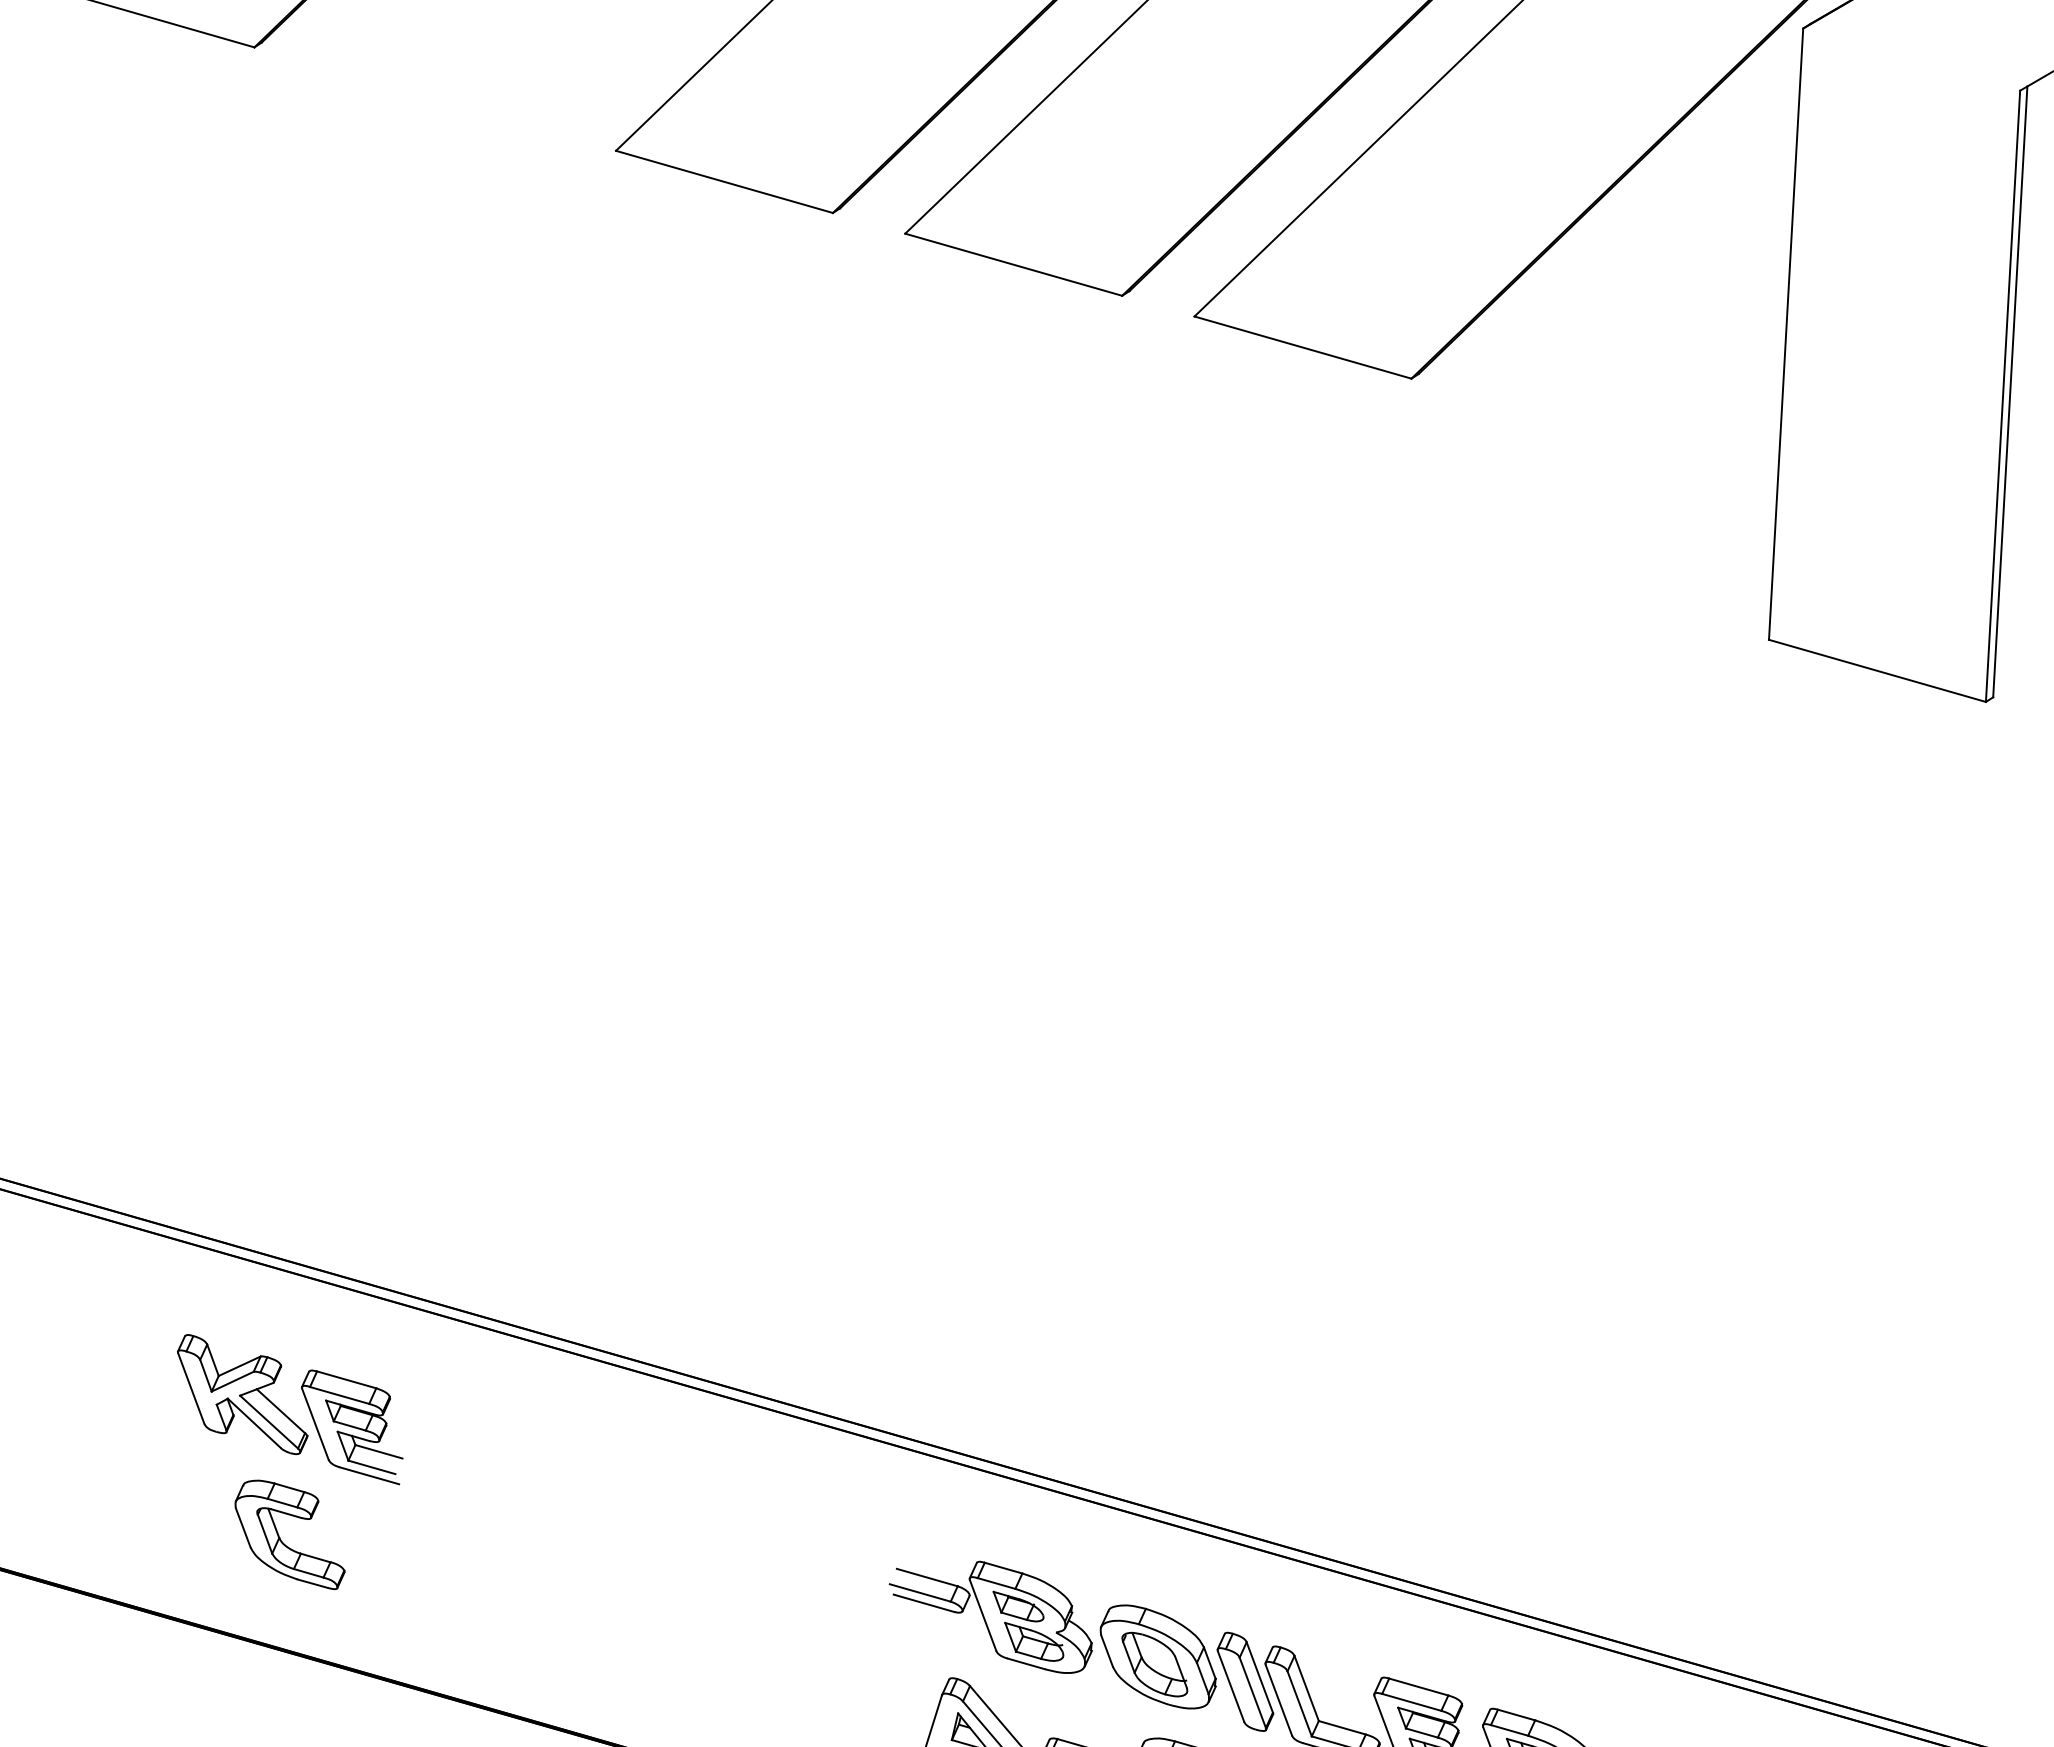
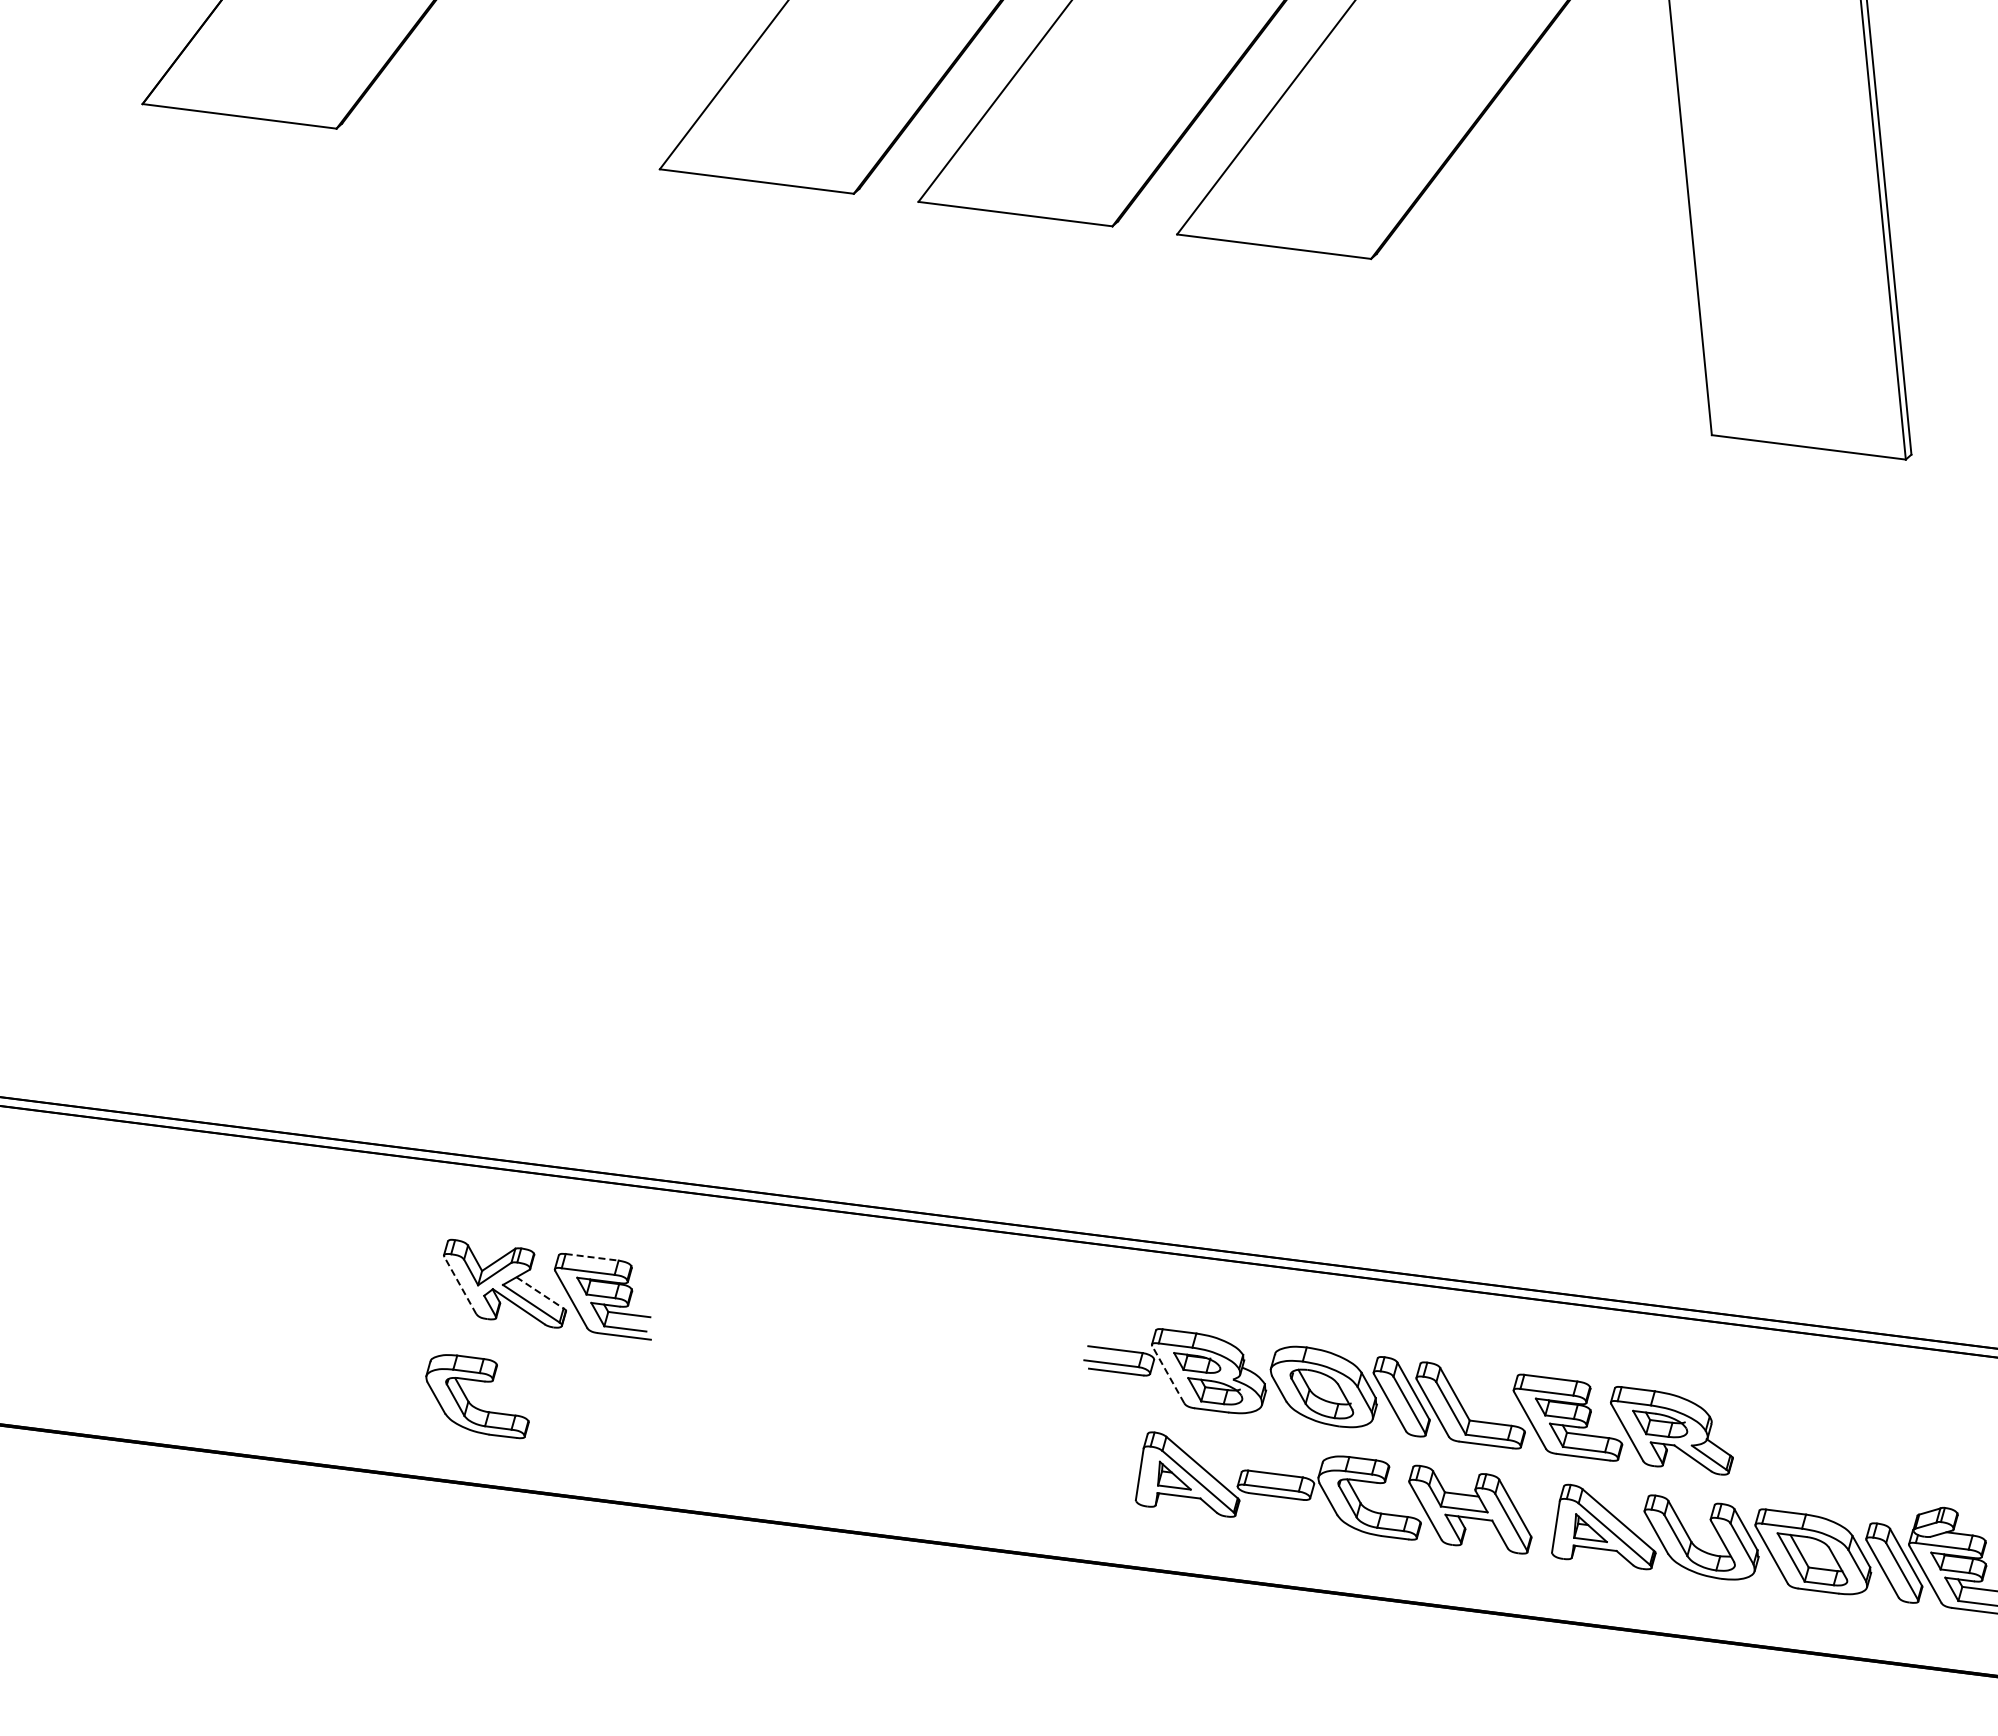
line: (347, 1380) -> (592, 1257), solid -> dashed
line: (191, 1388) -> (460, 1285), solid -> dashed
line: (281, 1412) -> (540, 1293), solid -> dashed
part: (281, 1539) -> (470, 1402), moved
line: (983, 1615) -> (1168, 1374), solid -> dashed

